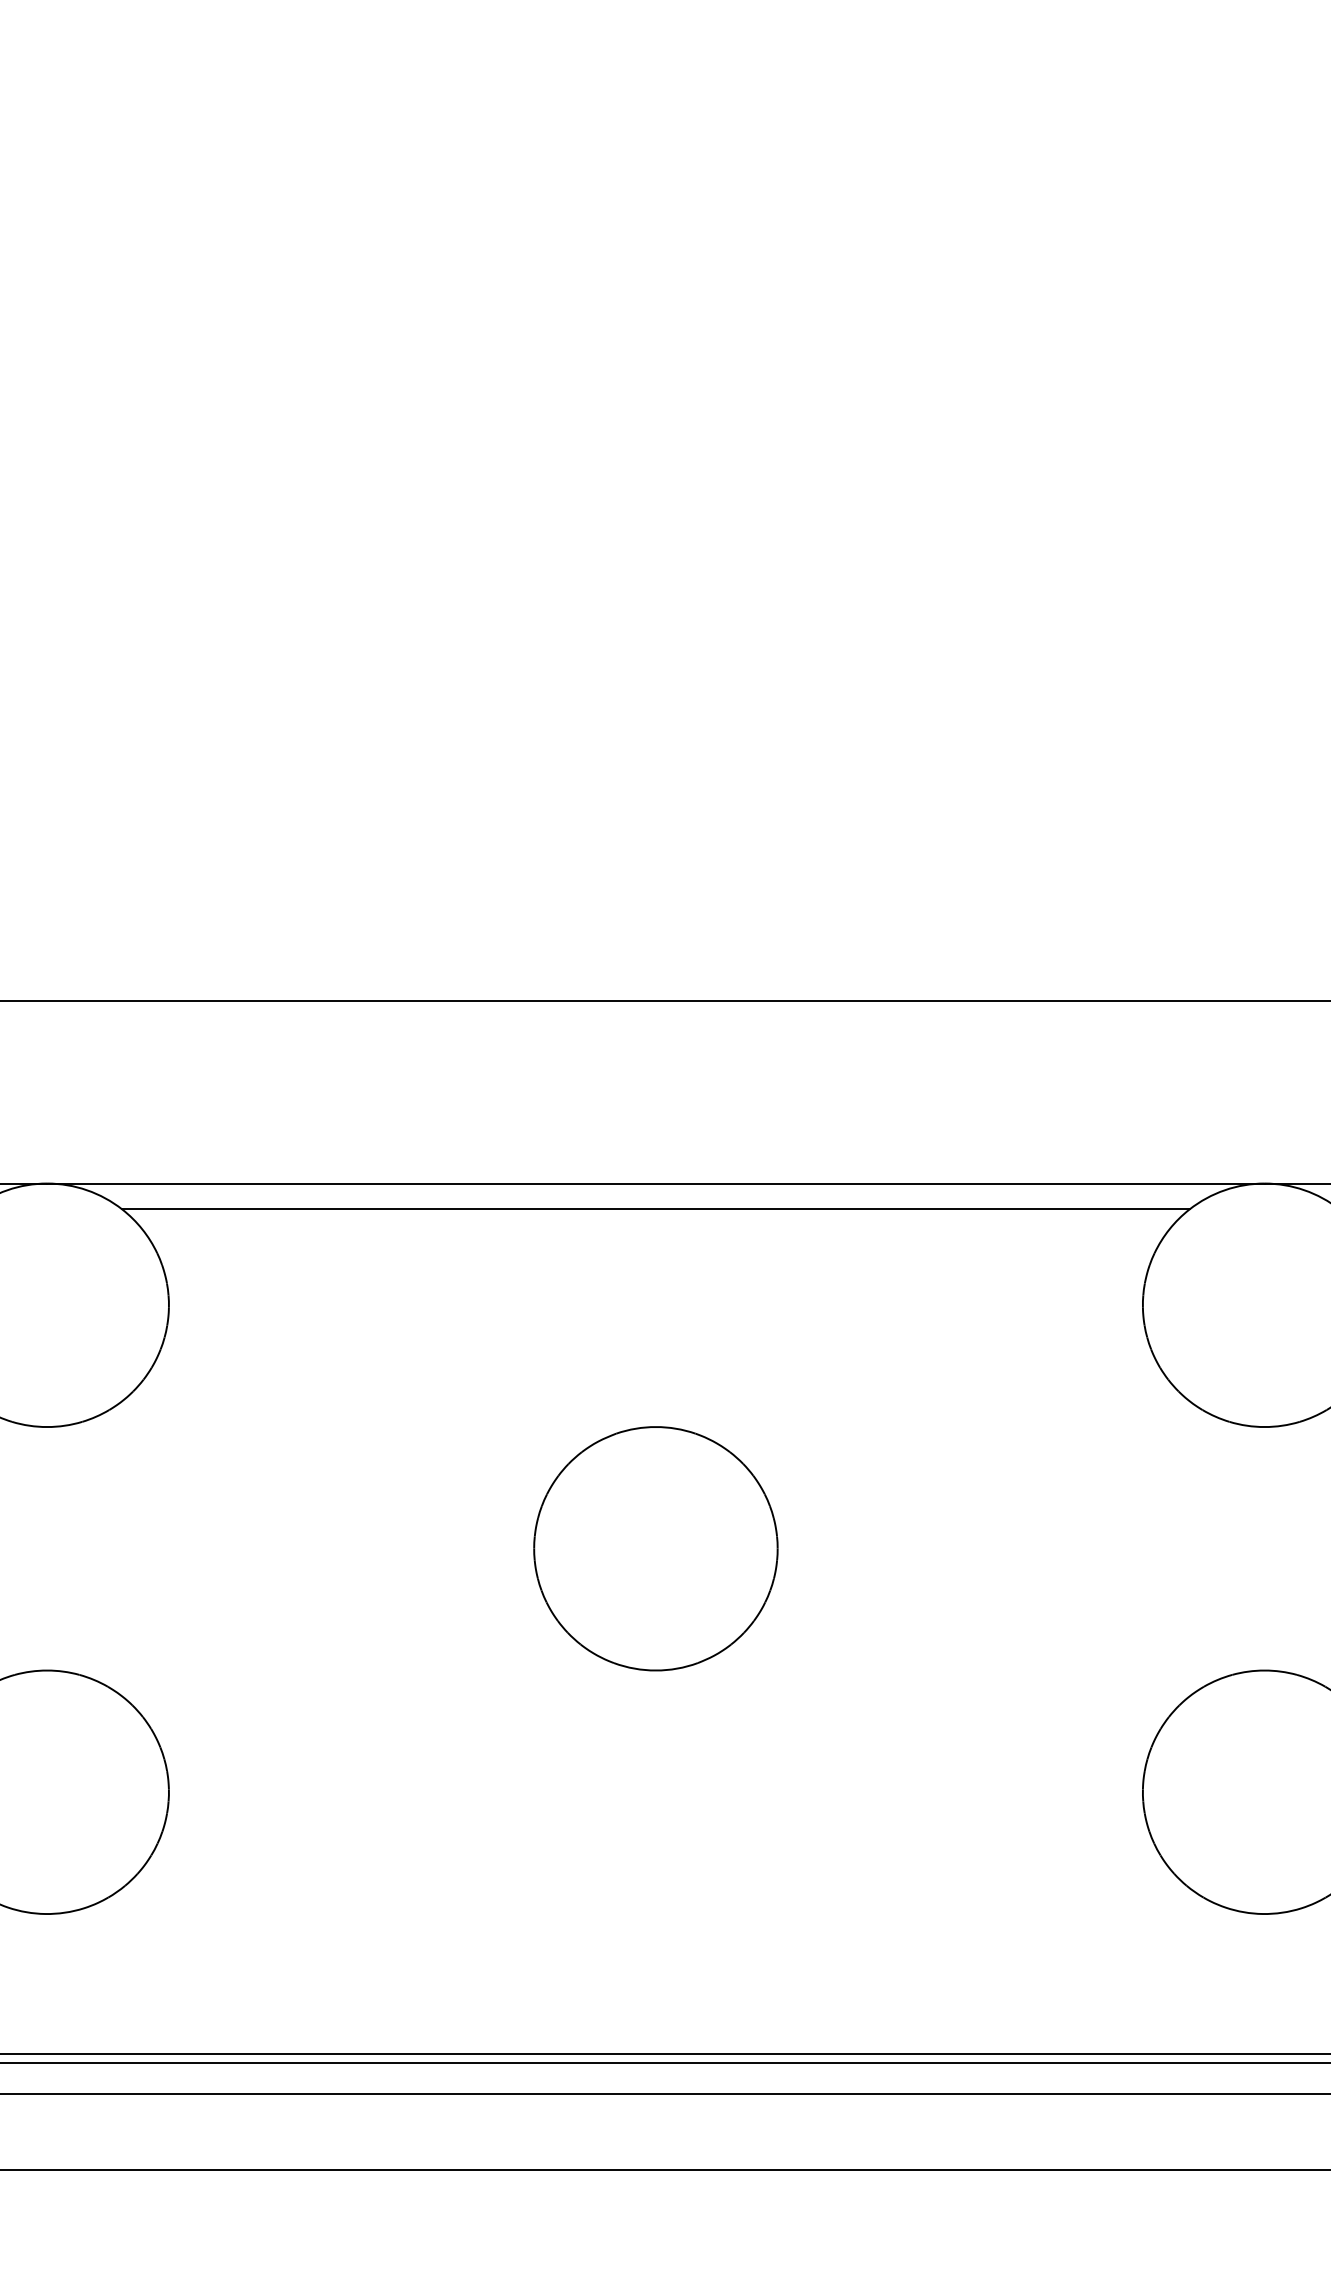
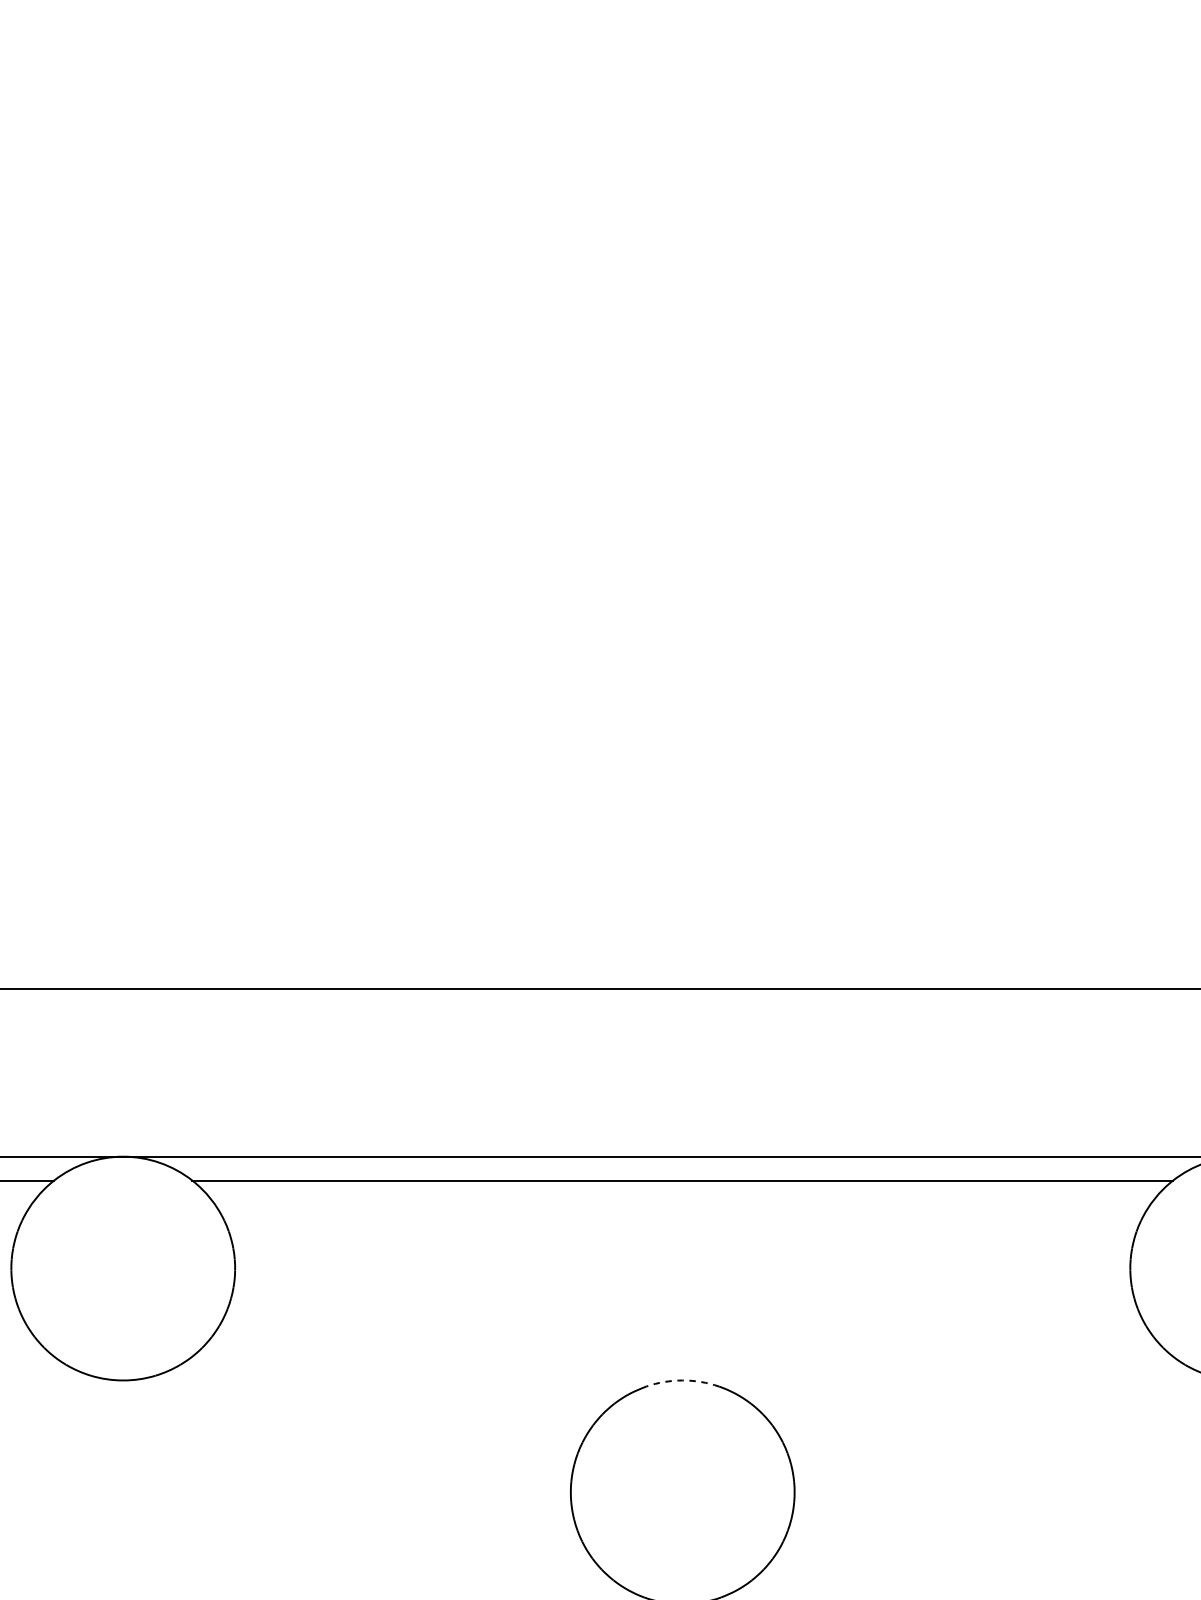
arc: (655, 1427) -> (682, 1380), solid -> dashed

